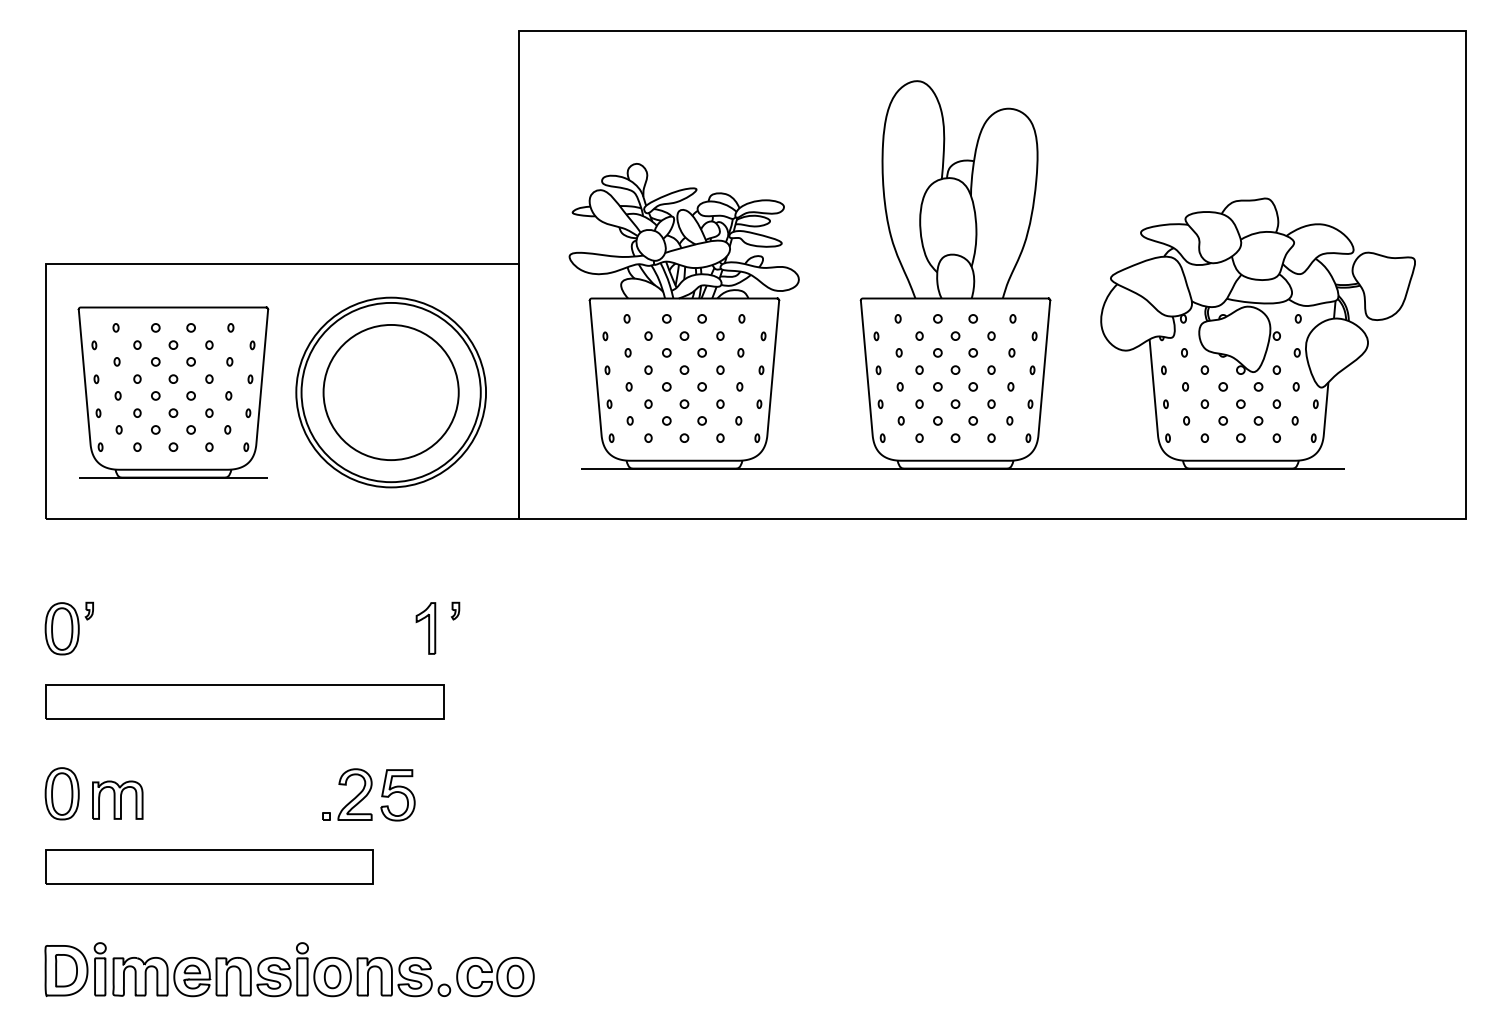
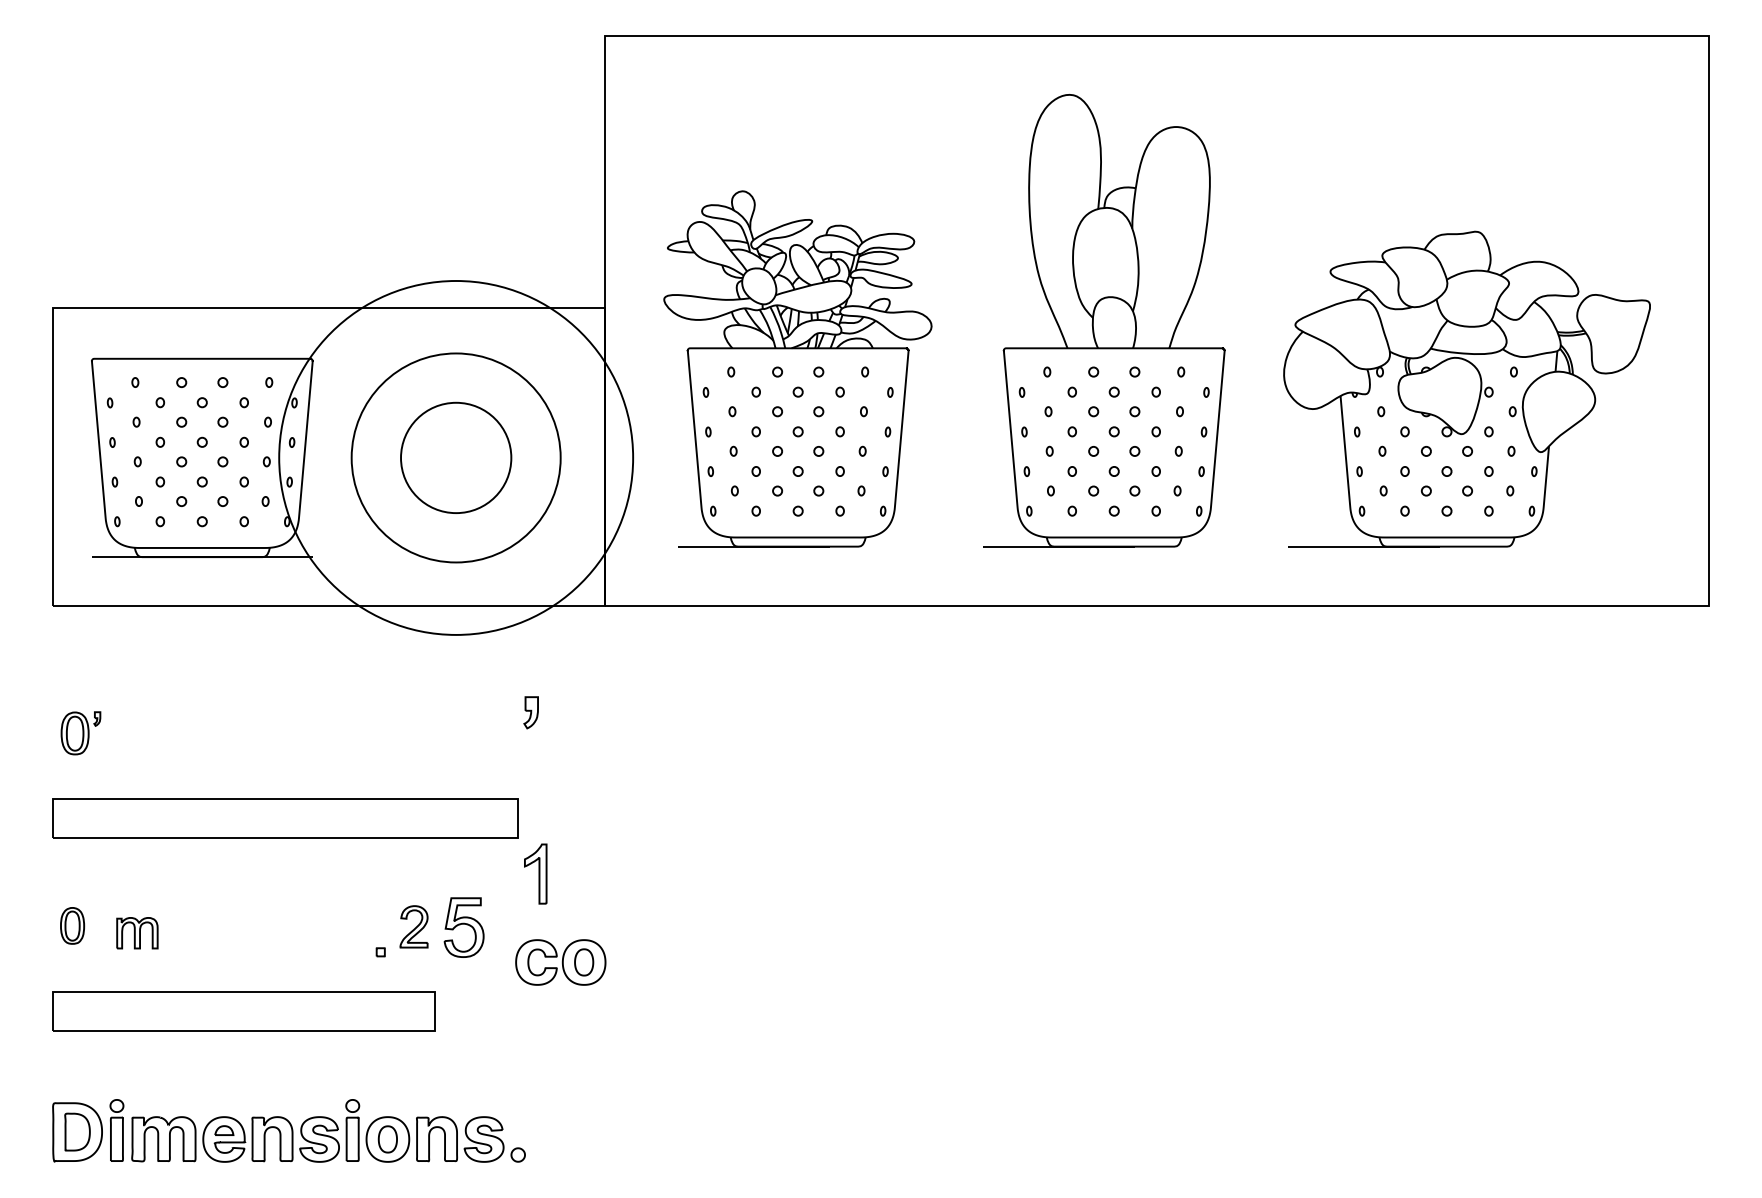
circle: (390, 392) -> (455, 457), size x1.6
circle: (391, 392) -> (456, 457), size x0.7
line: (963, 468) -> (1123, 546), solid -> dashed
part: (455, 610) -> (531, 712), size x1.6
part: (425, 627) -> (535, 873), moved
part: (68, 628) -> (80, 733), size x0.7
part: (62, 793) -> (72, 925), size x0.6
part: (354, 794) -> (413, 926), size x0.7
part: (117, 799) -> (137, 932), size x0.7
part: (495, 977) -> (560, 962), moved

